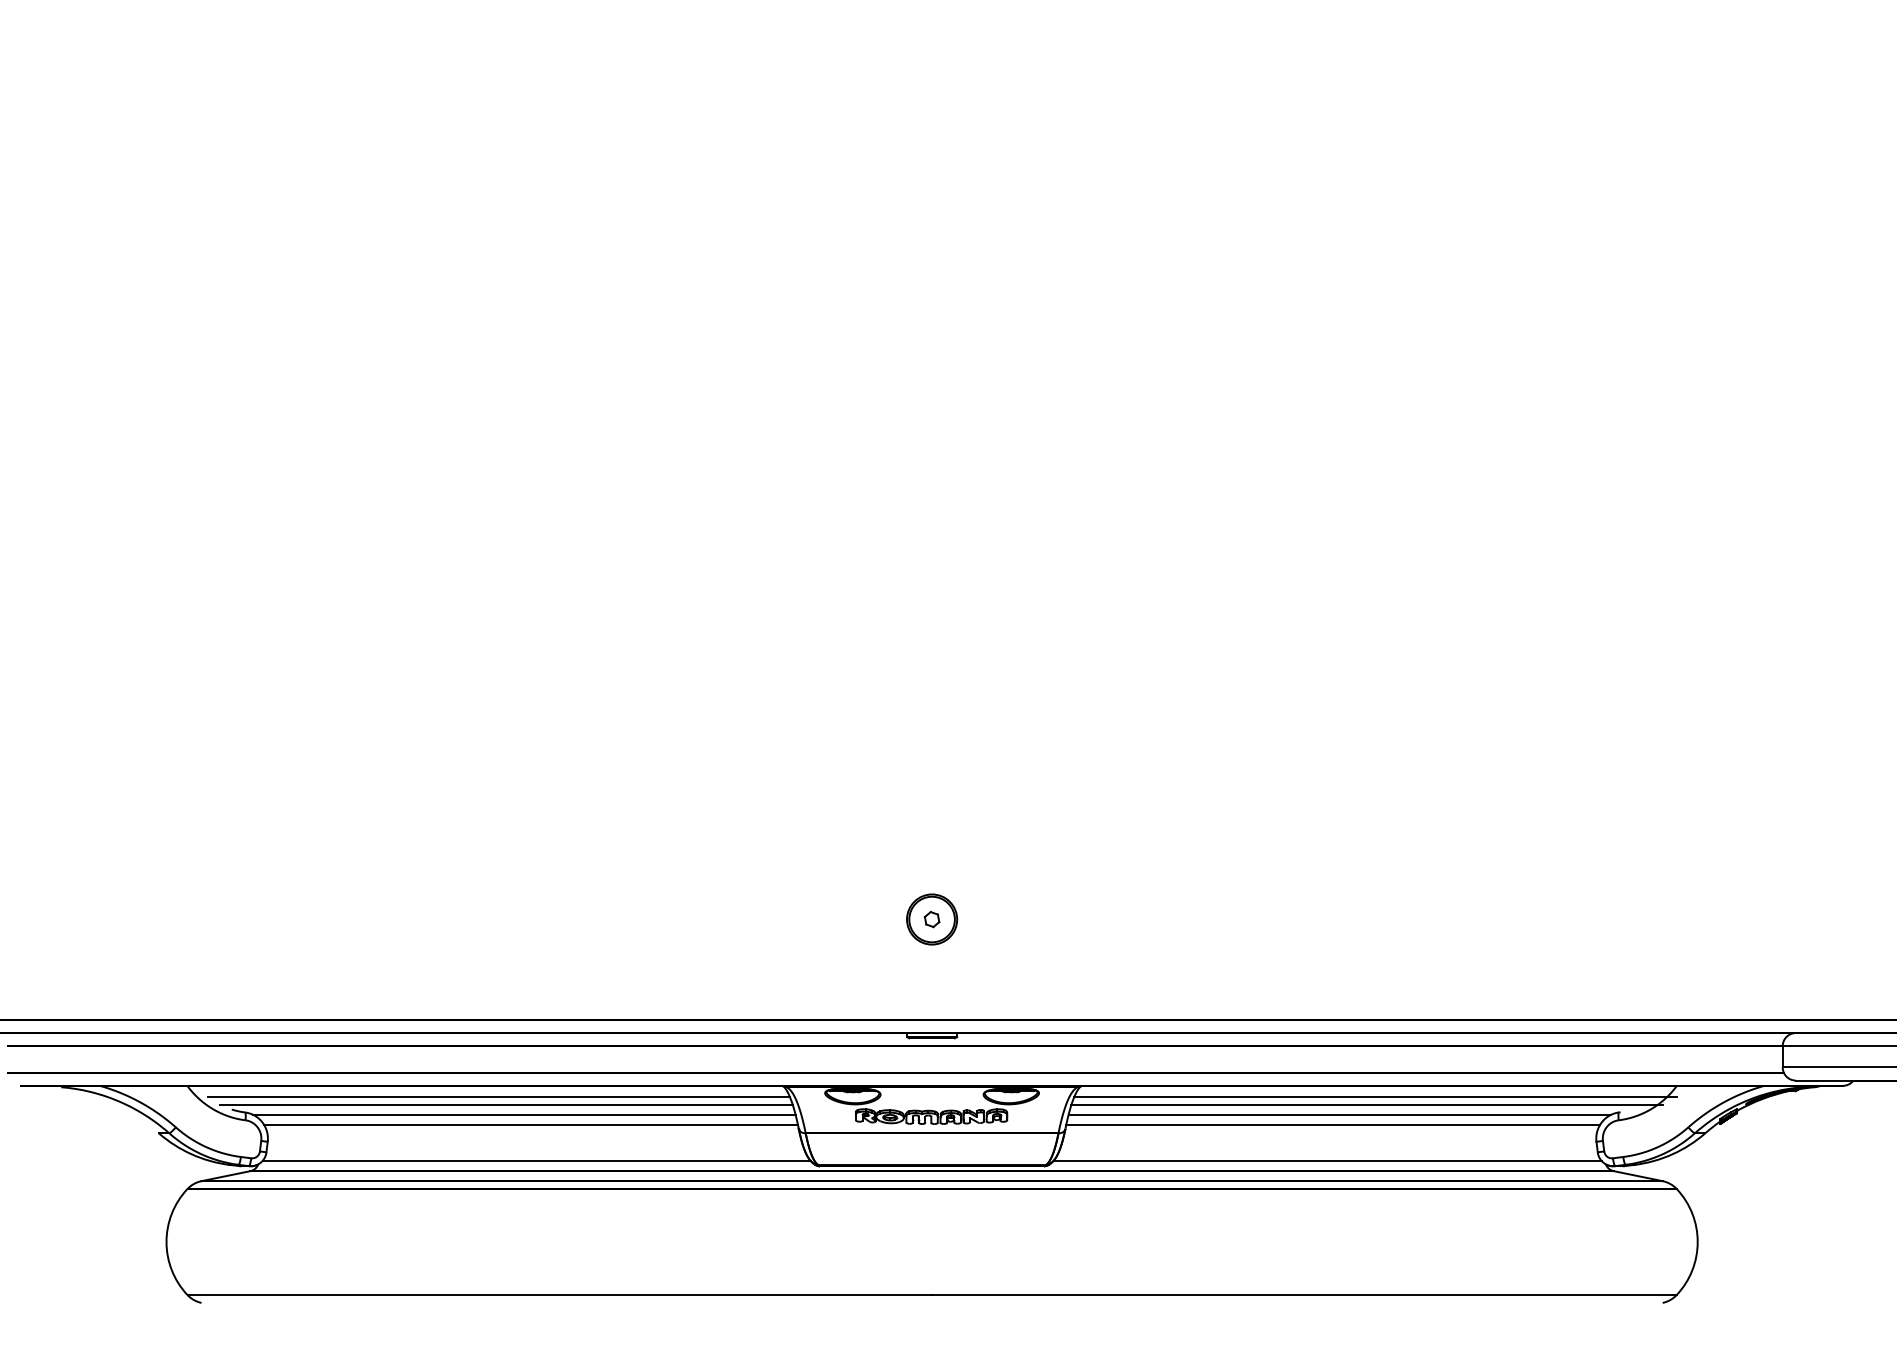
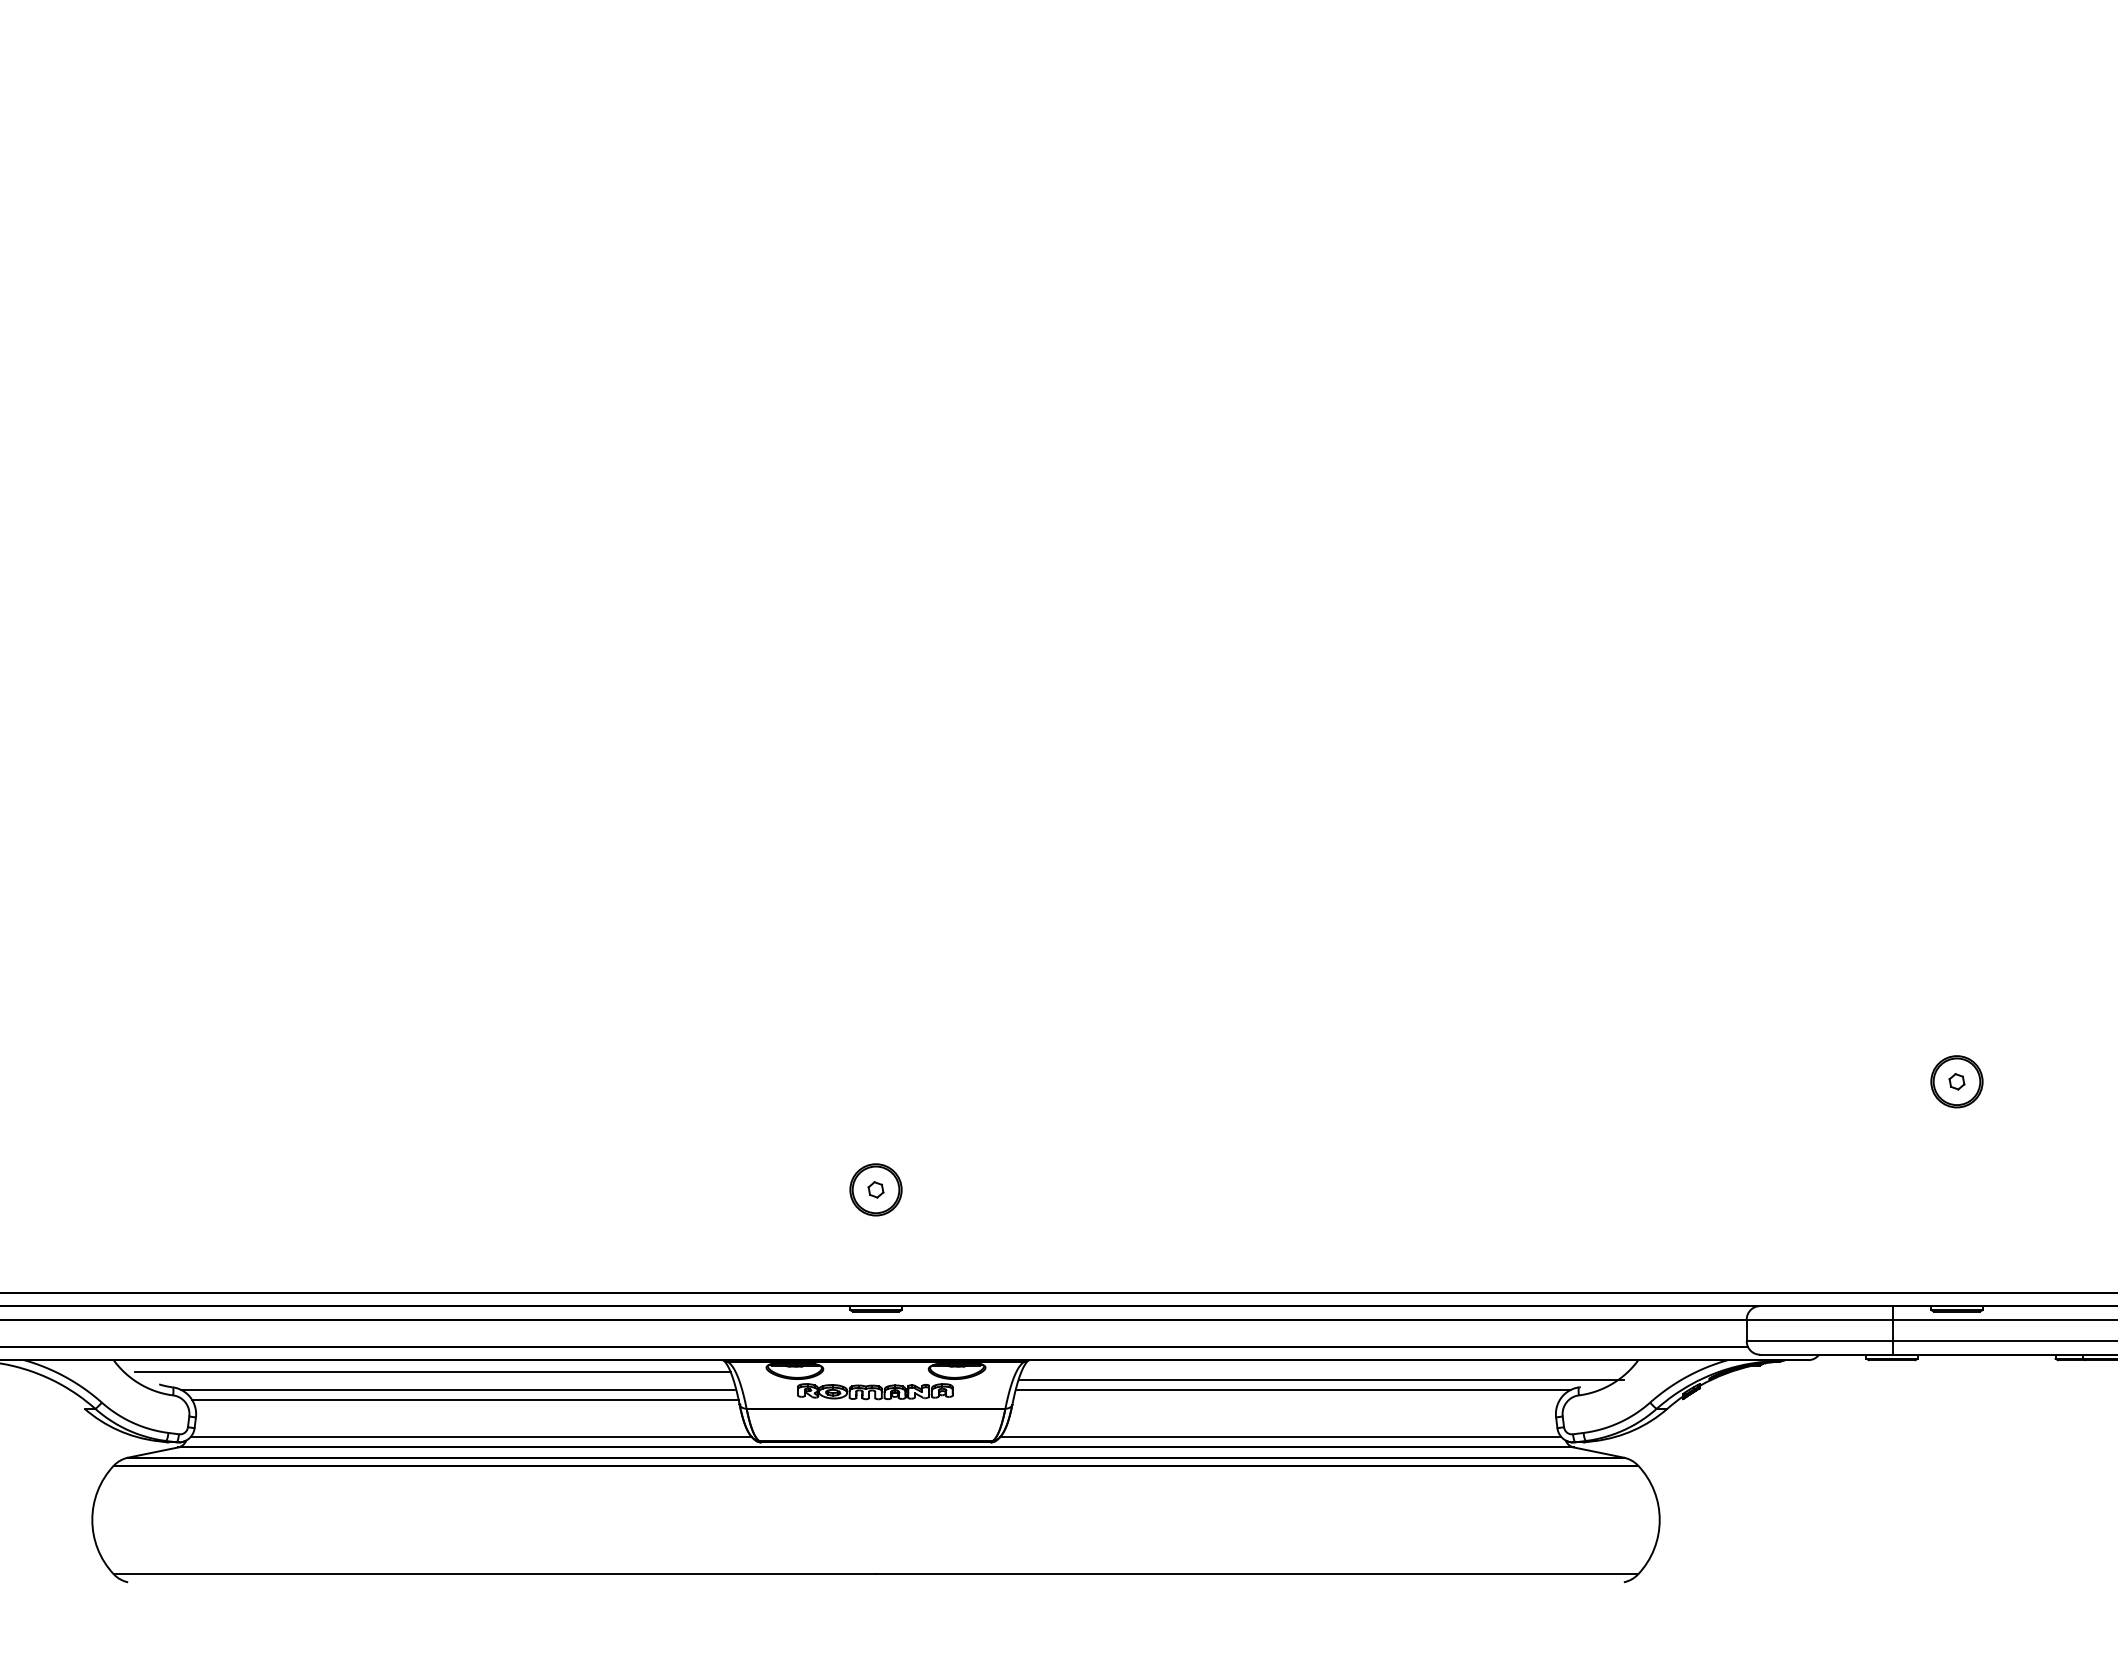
line: (1375, 1096) -> (1329, 1371), removed
line: (506, 1104) -> (440, 1379), removed
line: (1333, 1125) -> (1286, 1400), removed

